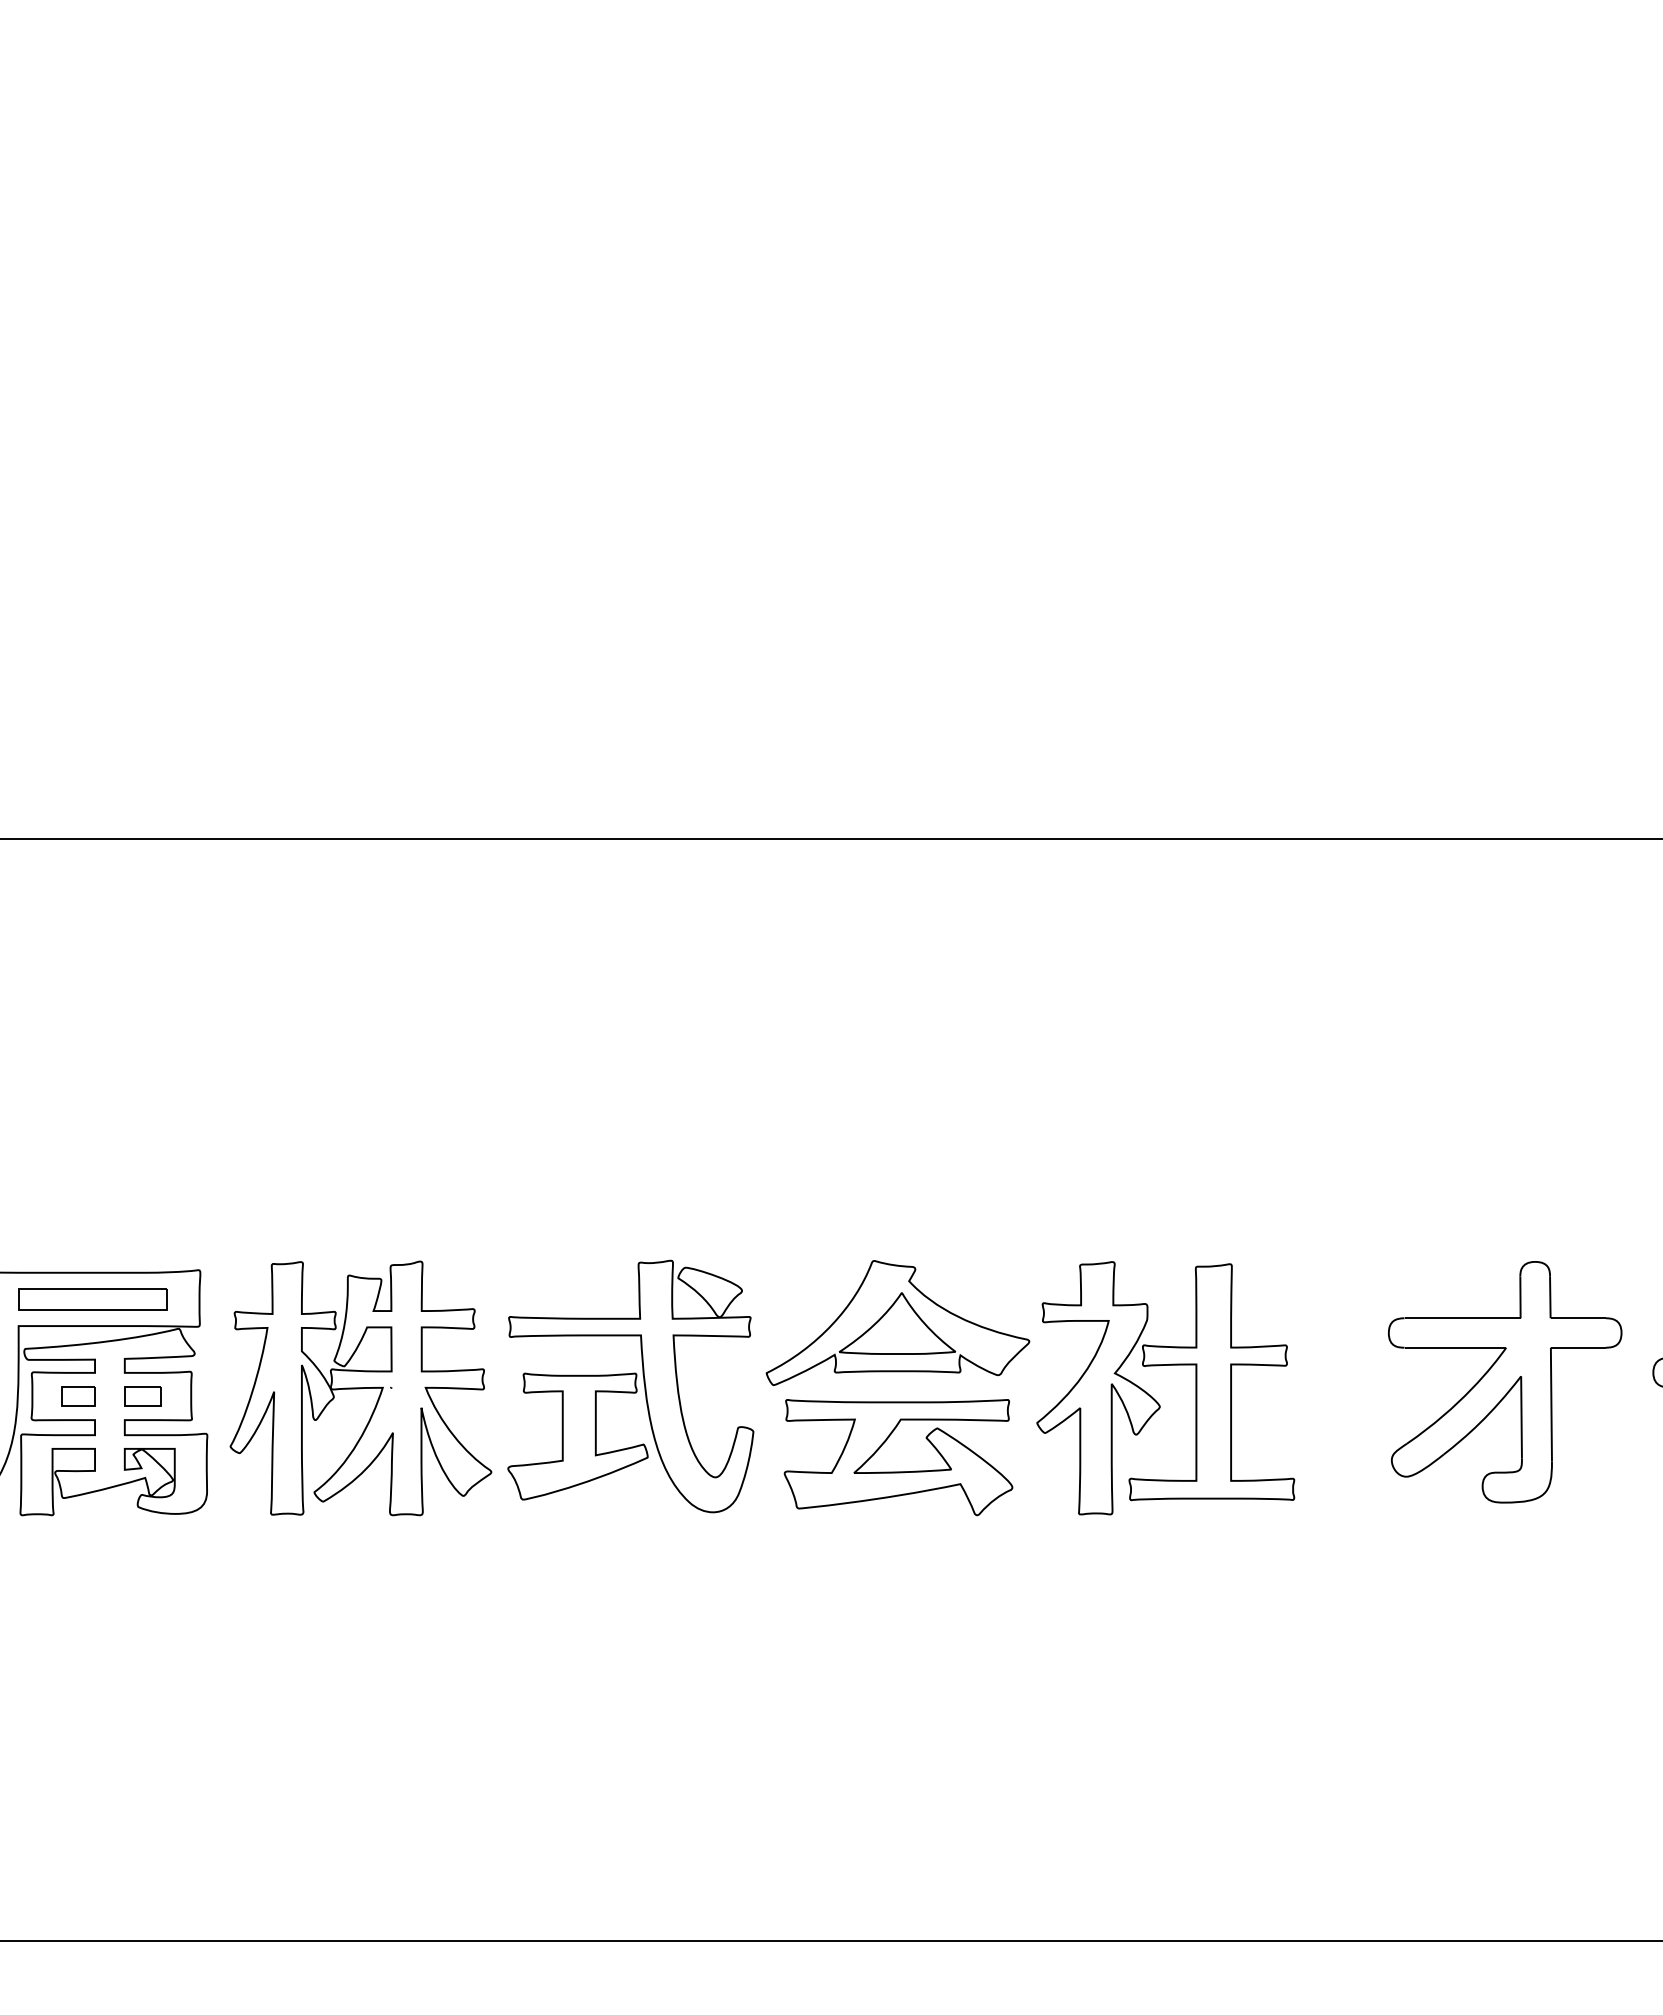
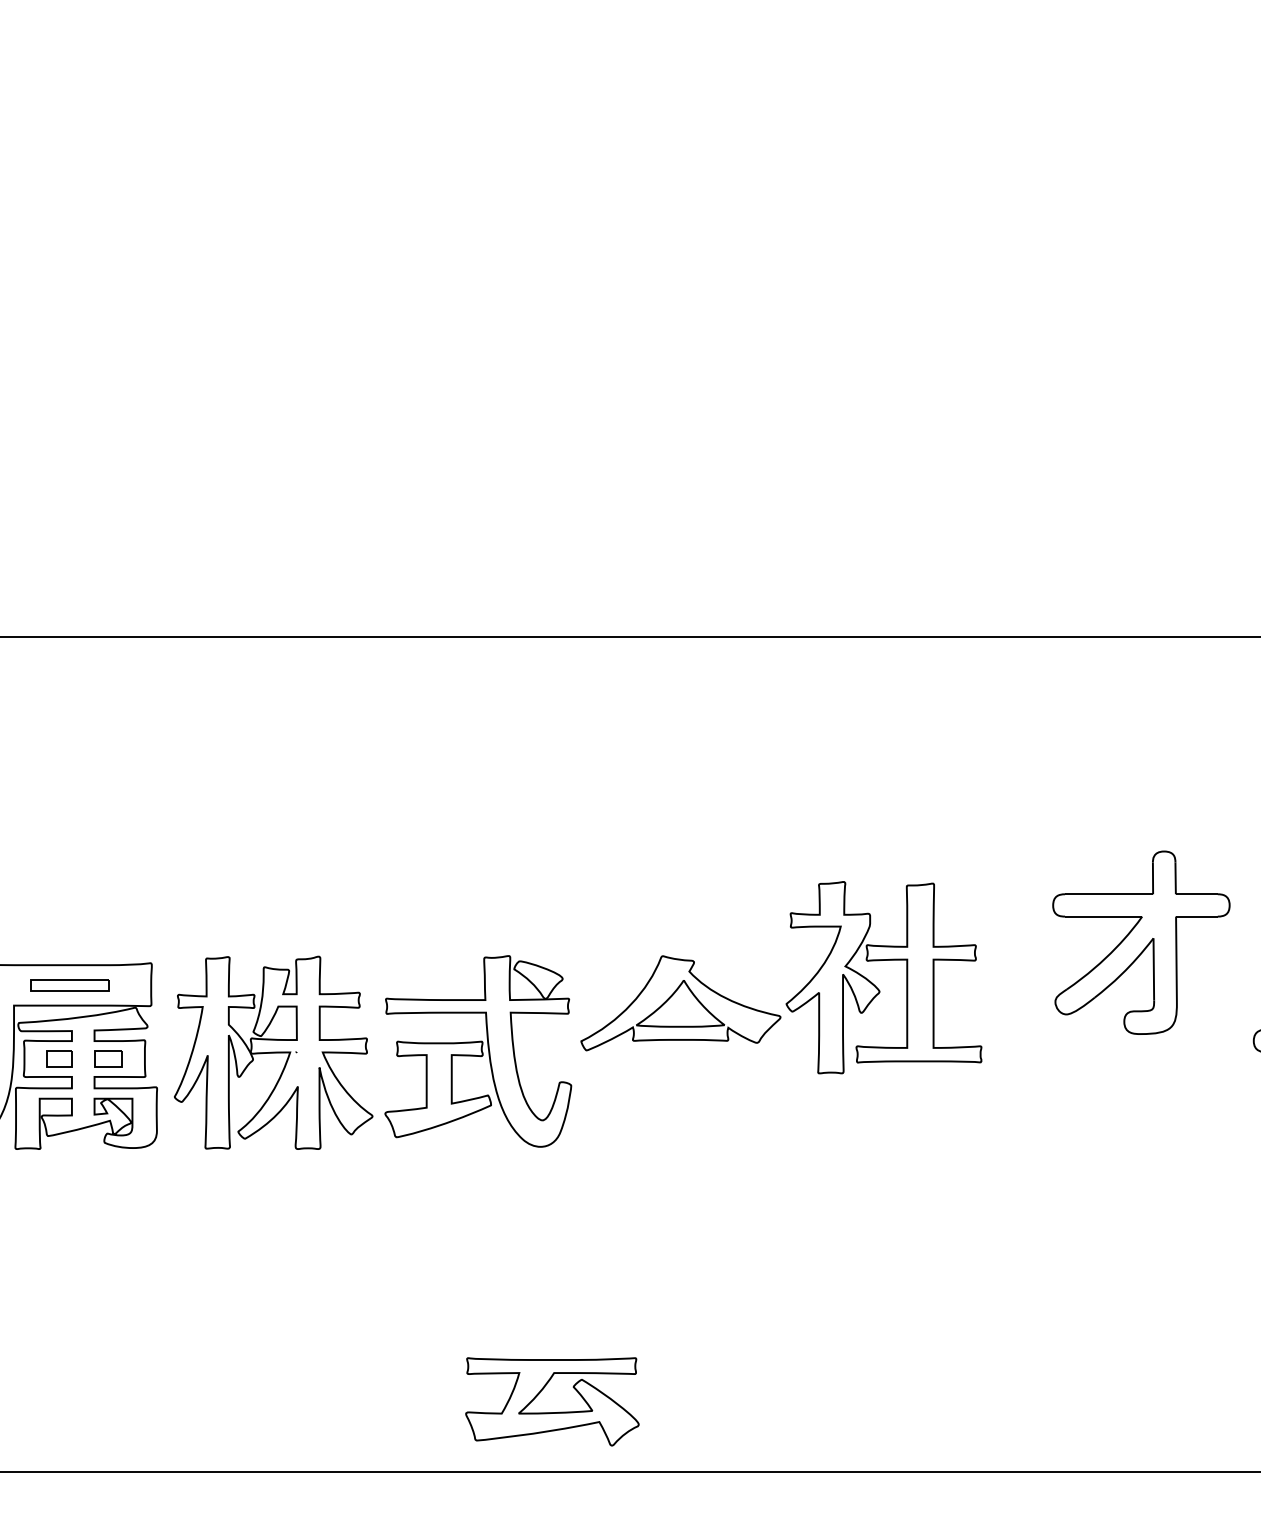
part: (92, 1299) -> (70, 985), size x0.7
part: (1505, 1382) -> (1141, 942), moved
part: (1154, 1398) -> (875, 985), moved
part: (898, 1471) -> (552, 1412), moved

